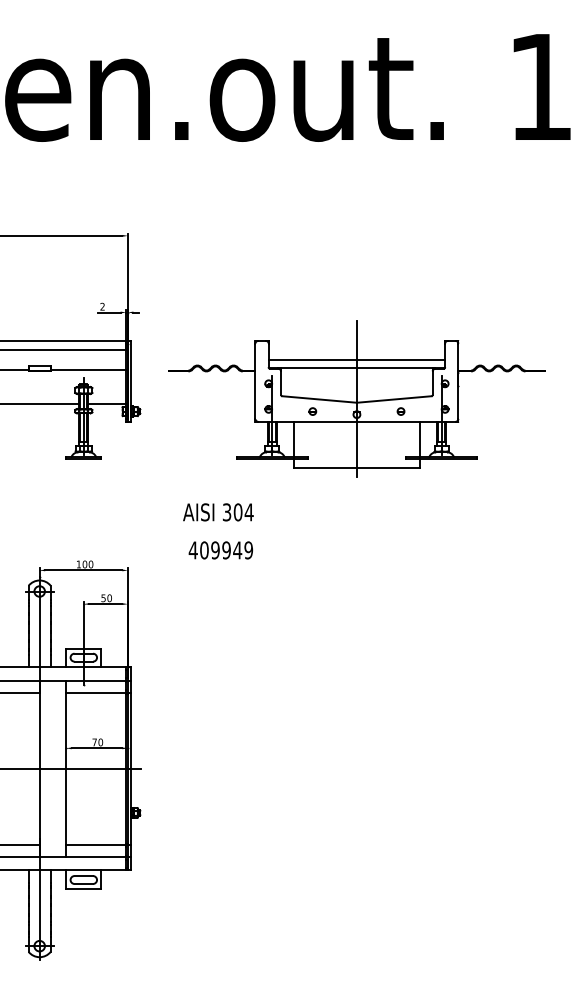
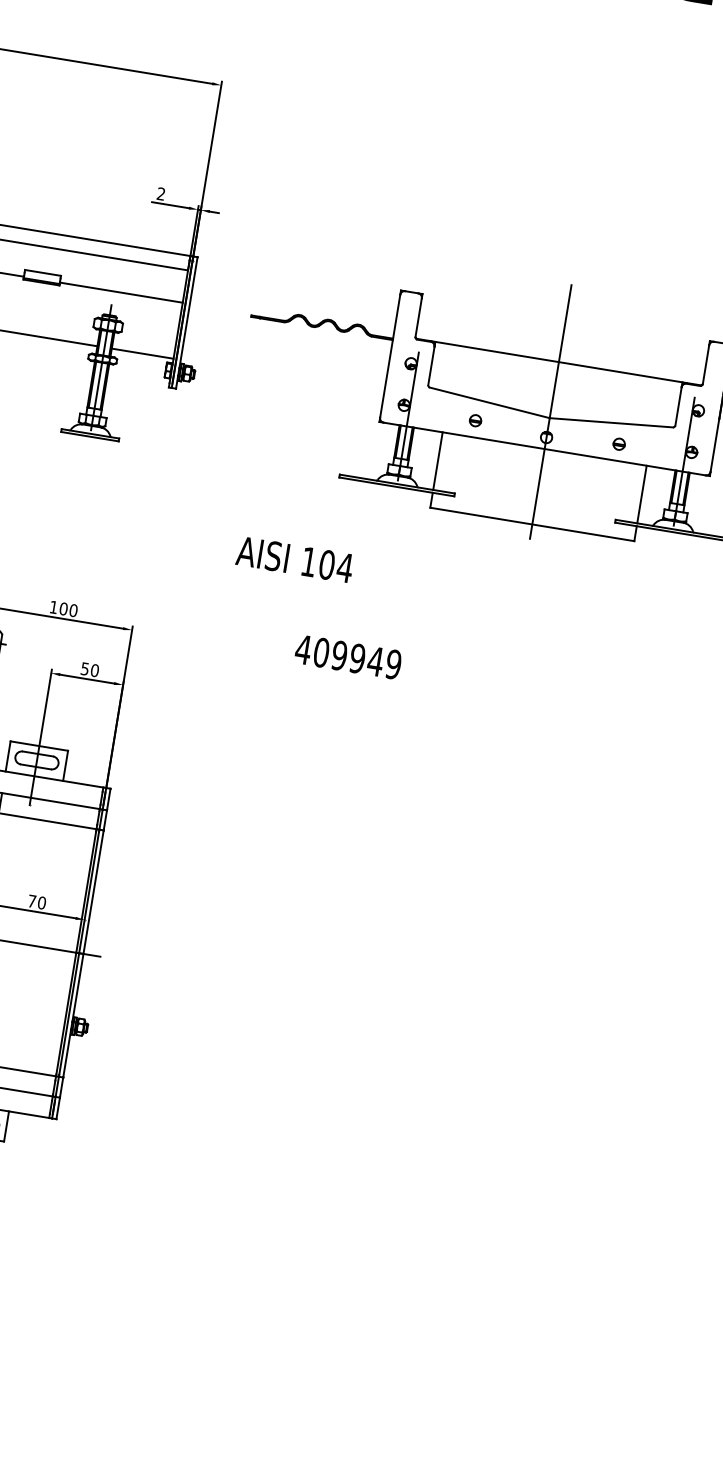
line: (356, 359) -> (560, 347), removed
text: (226, 512) -> (308, 562), 304 -> 104
text: (220, 550) -> (347, 657), moved

